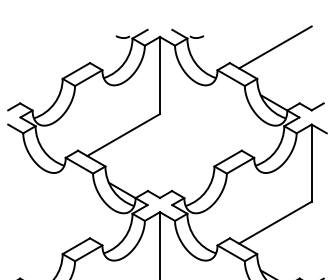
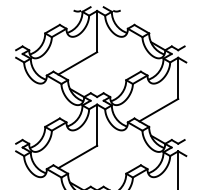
line: (274, 47) -> (158, 16), removed

